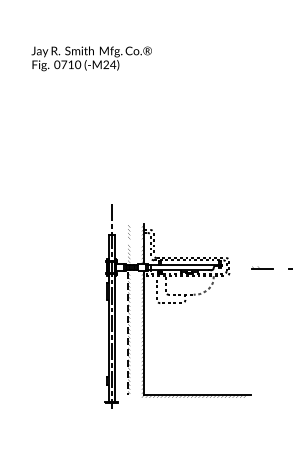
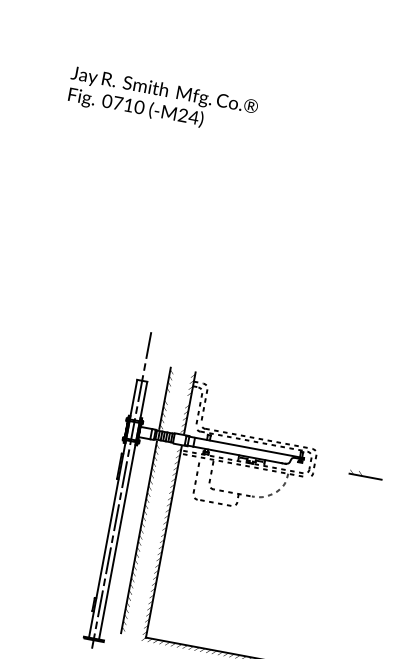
line: (128, 243) -> (165, 398), added
line: (128, 333) -> (139, 537), dashed -> solid

